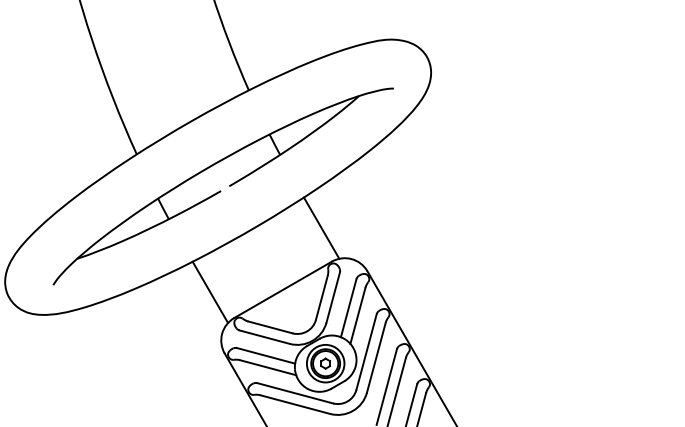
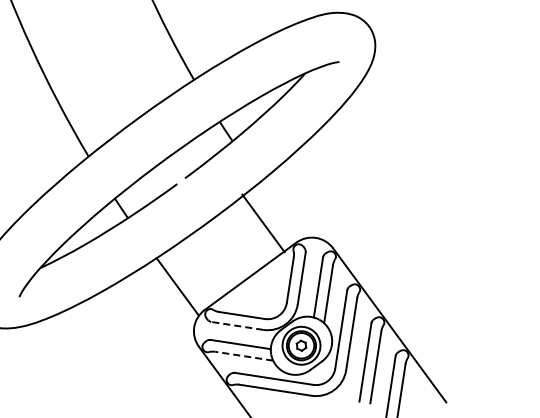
line: (321, 227) -> (263, 222), moved
line: (264, 337) -> (237, 326), solid -> dashed
line: (268, 367) -> (244, 355), solid -> dashed

